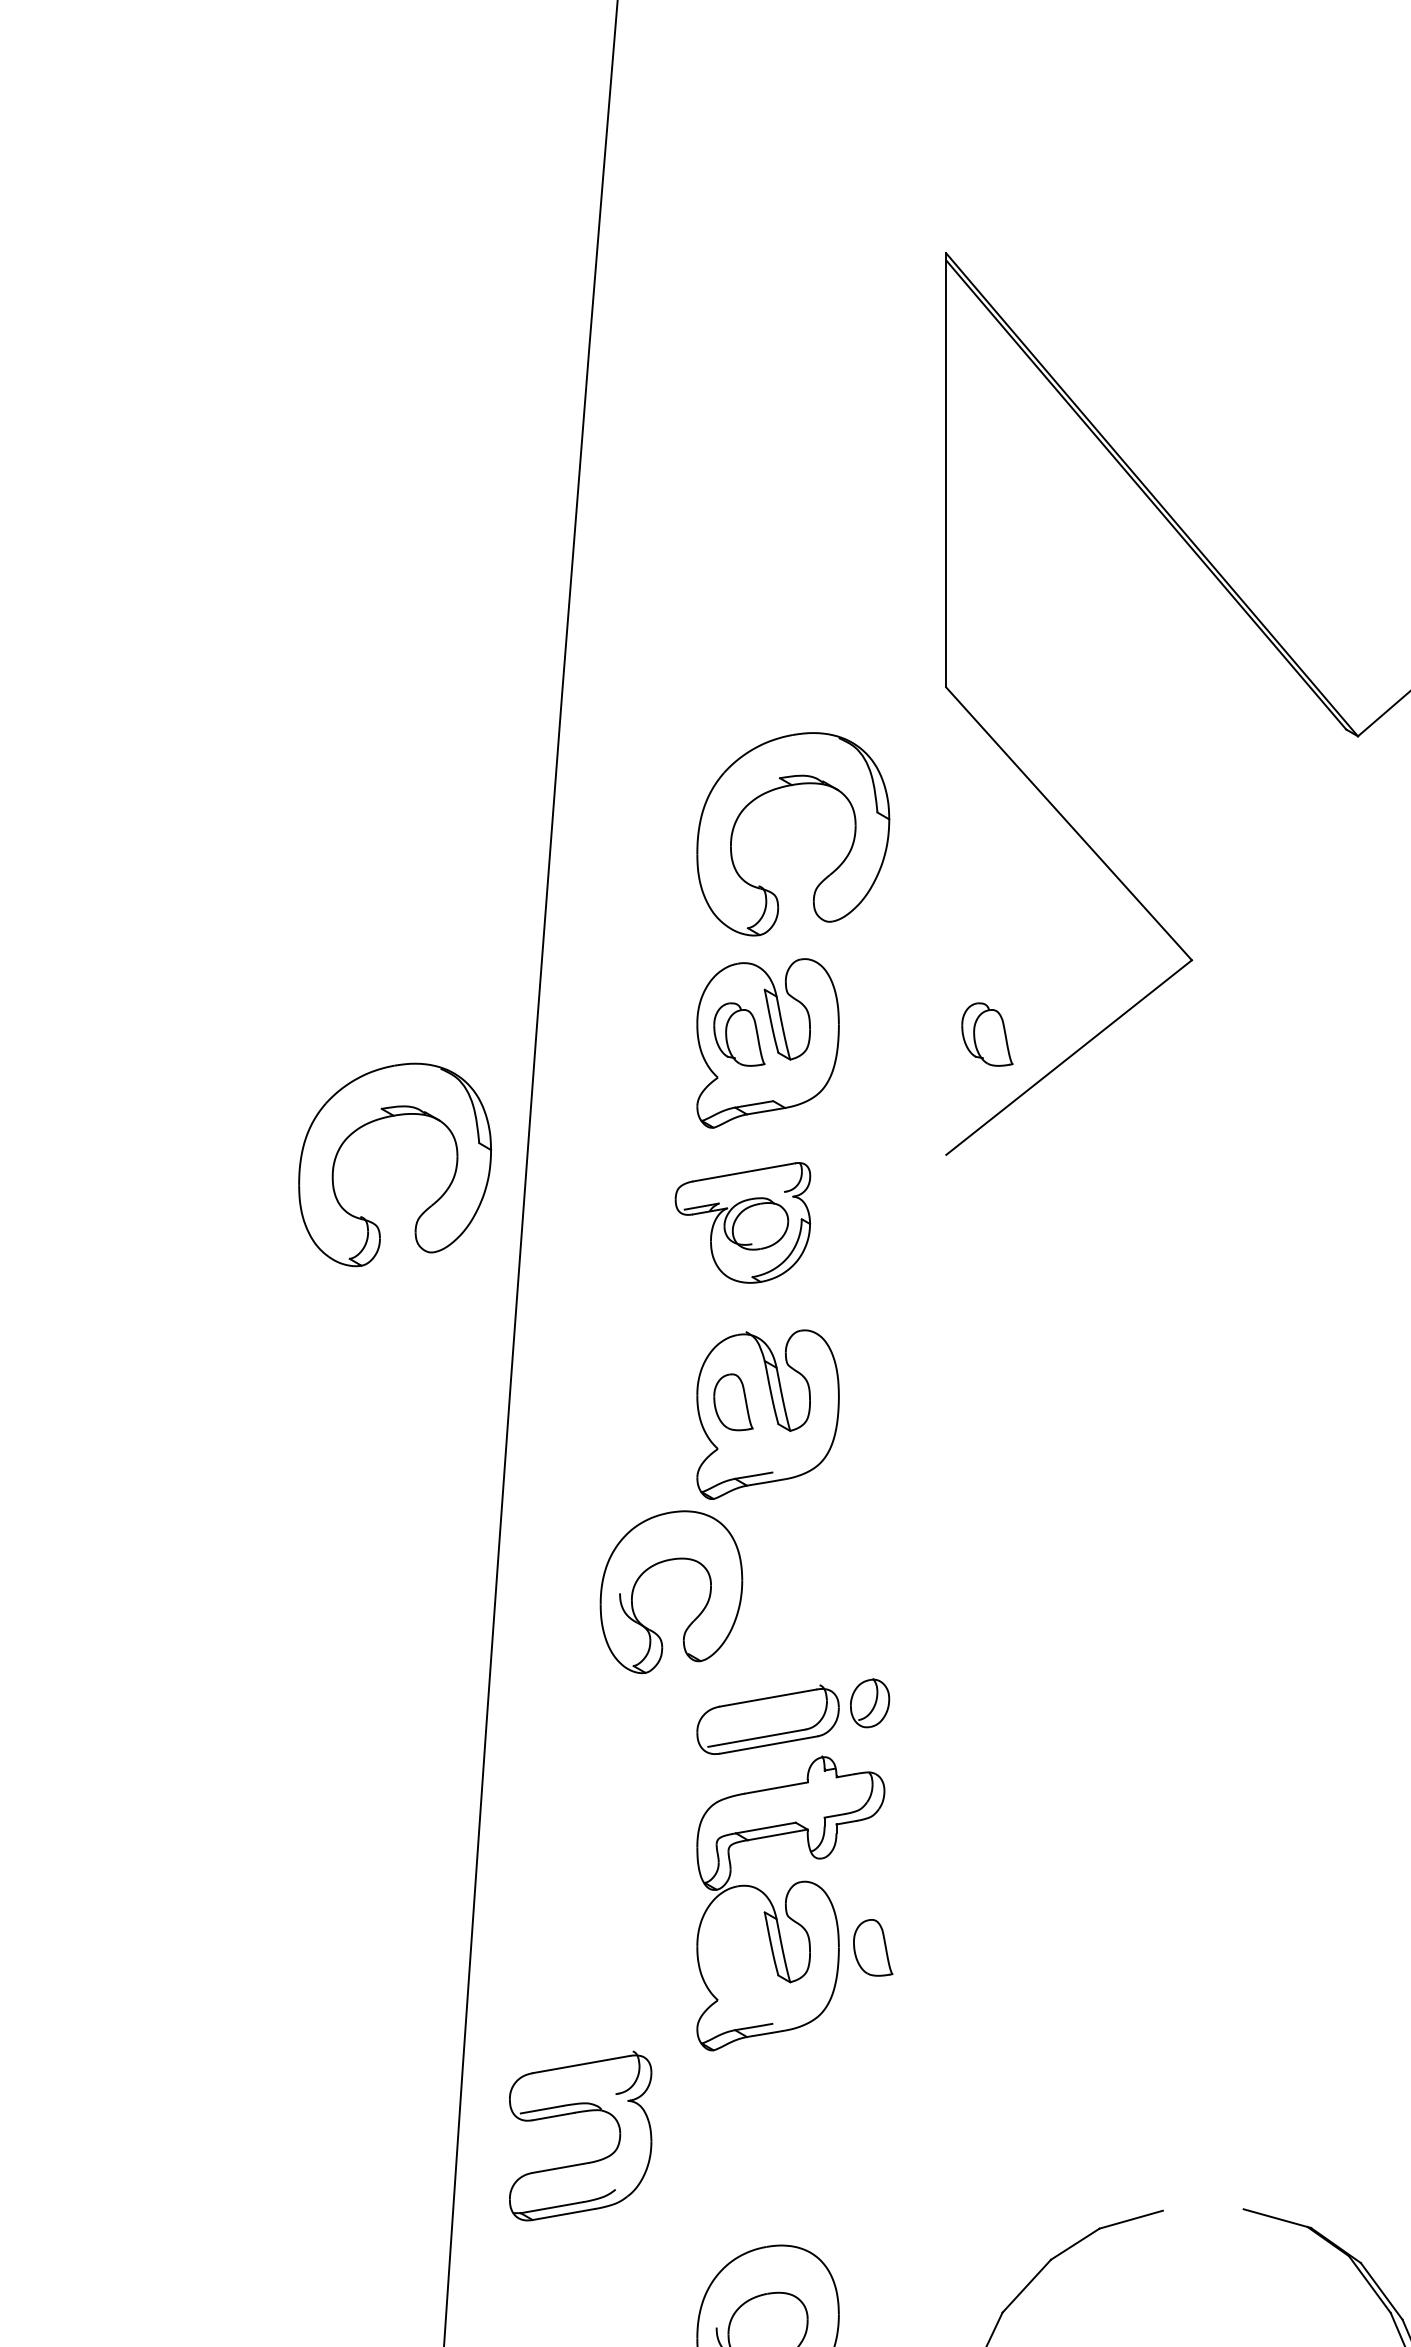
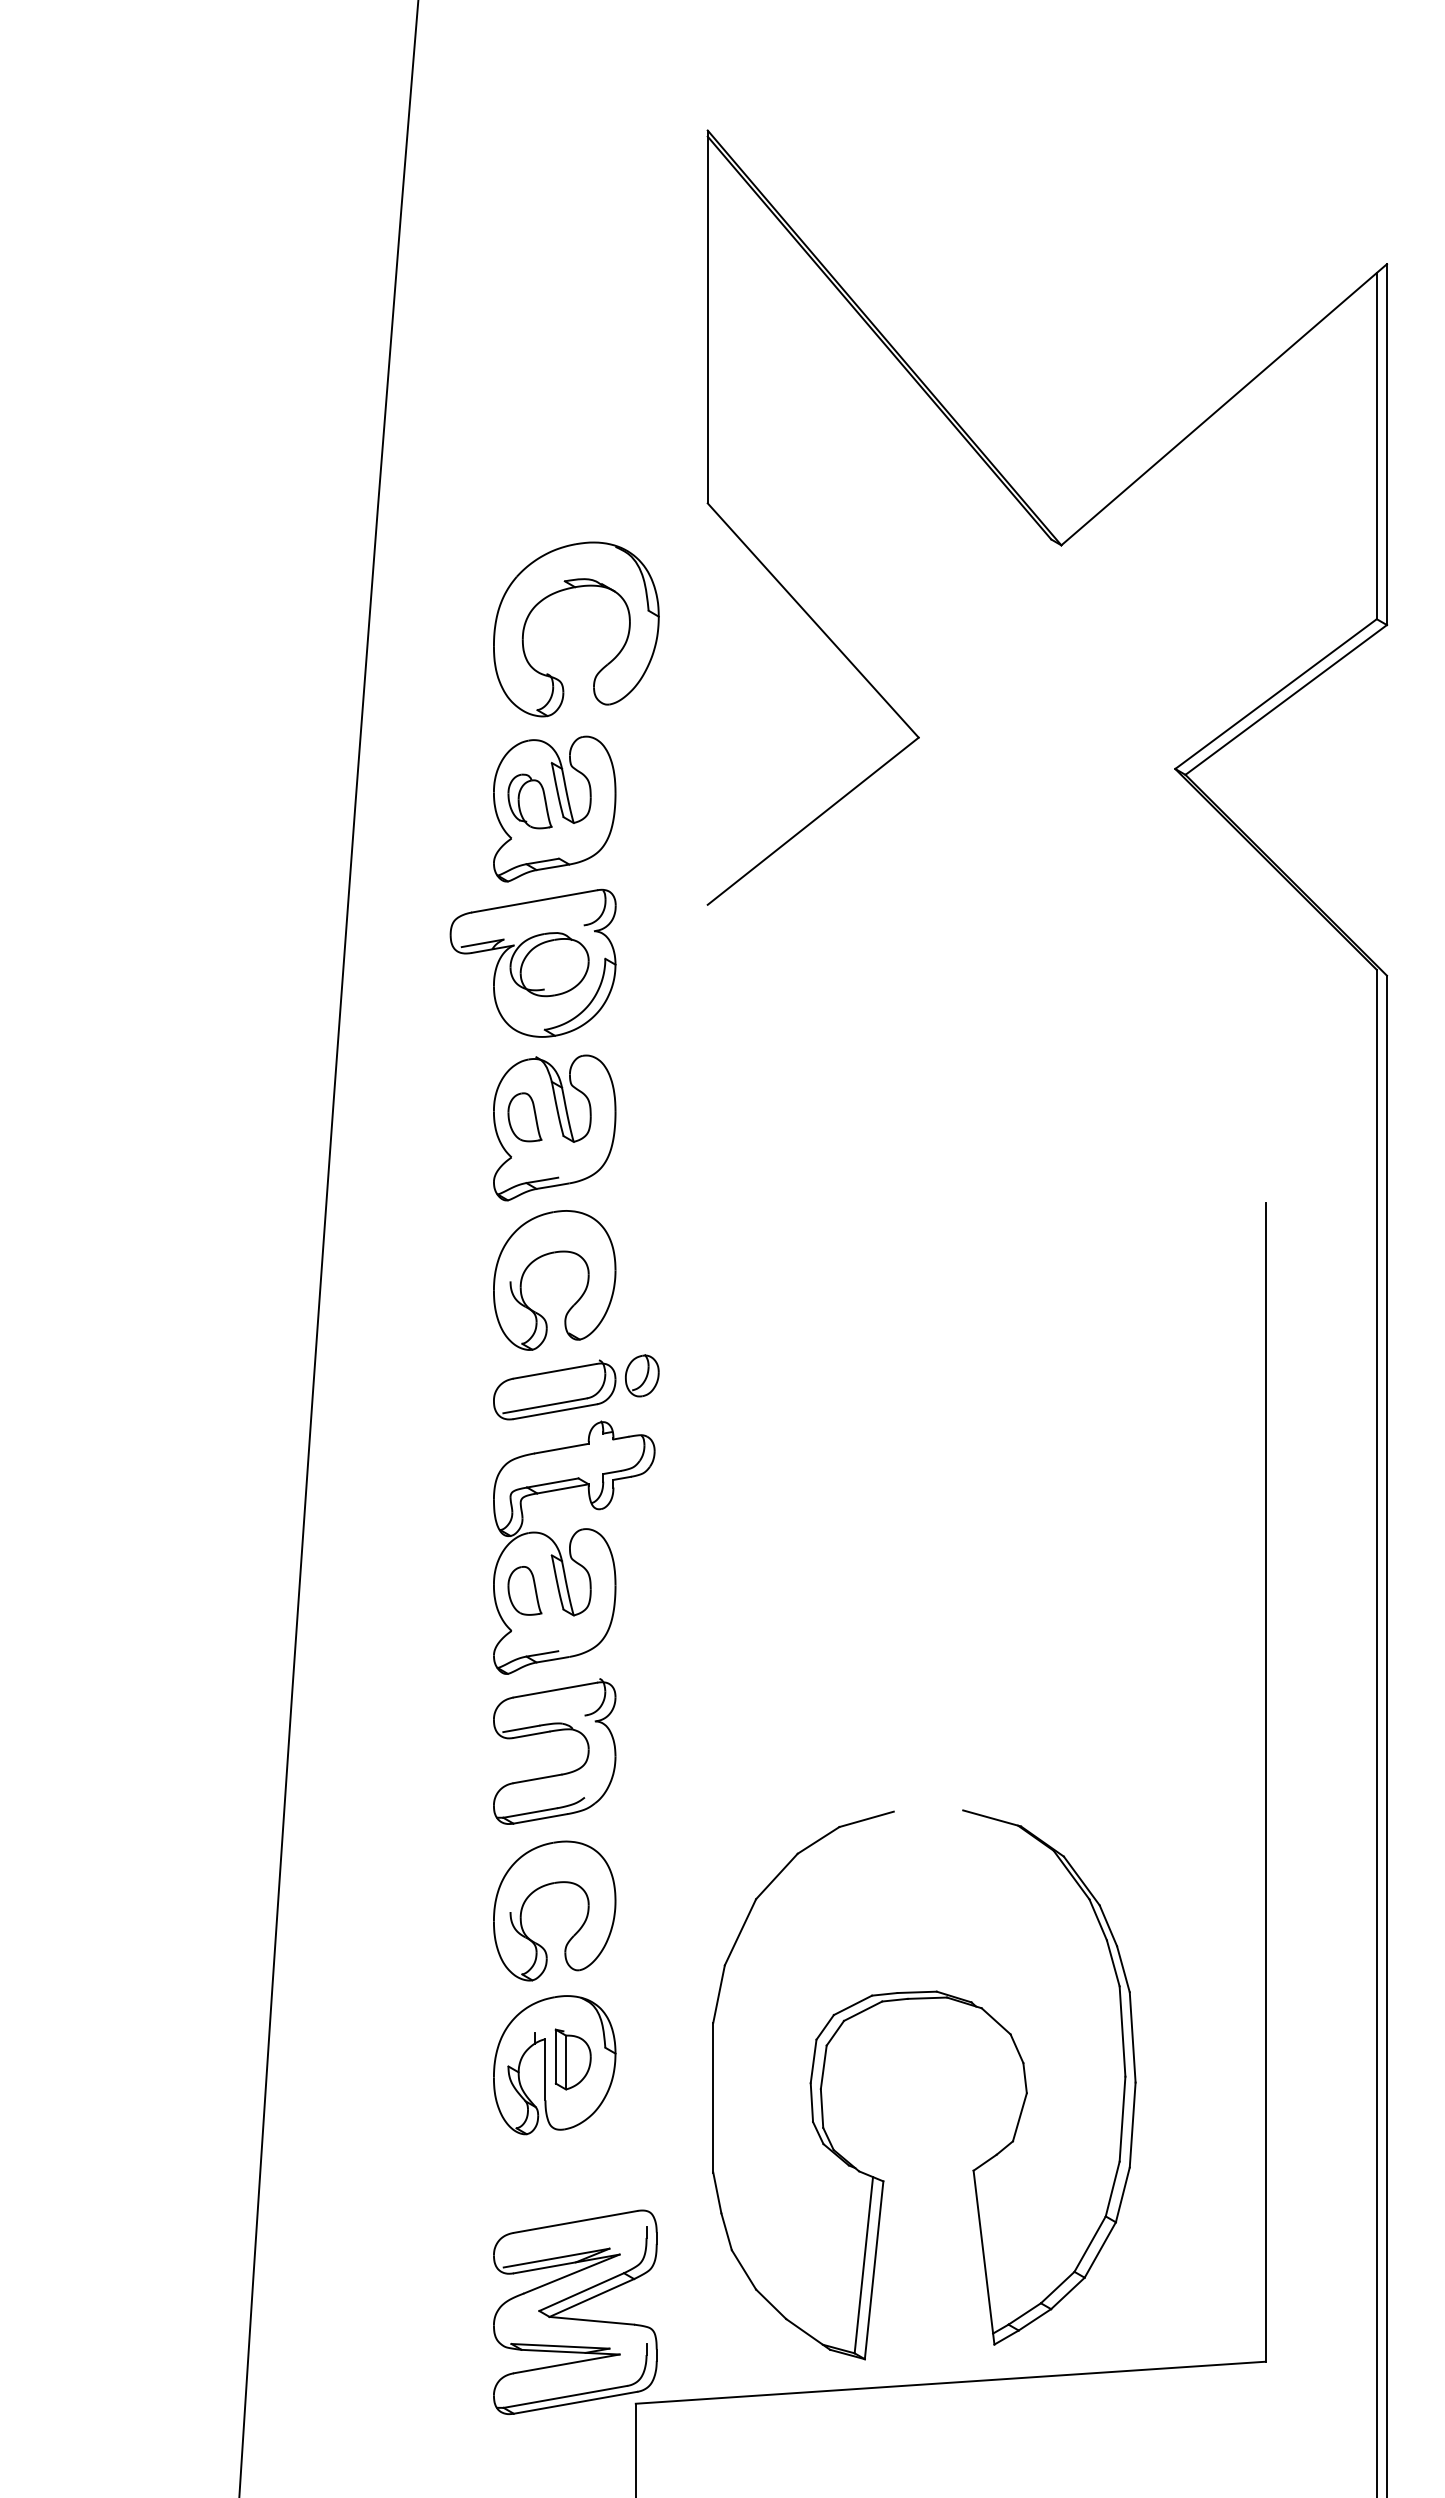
part: (986, 1034) -> (742, 801), removed
part: (378, 1120) -> (220, 875), removed
part: (742, 1222) -> (532, 962), size x1.43
part: (663, 1563) -> (547, 1255), moved
part: (872, 1947) -> (524, 1590), moved
part: (576, 2113) -> (551, 1732), moved

